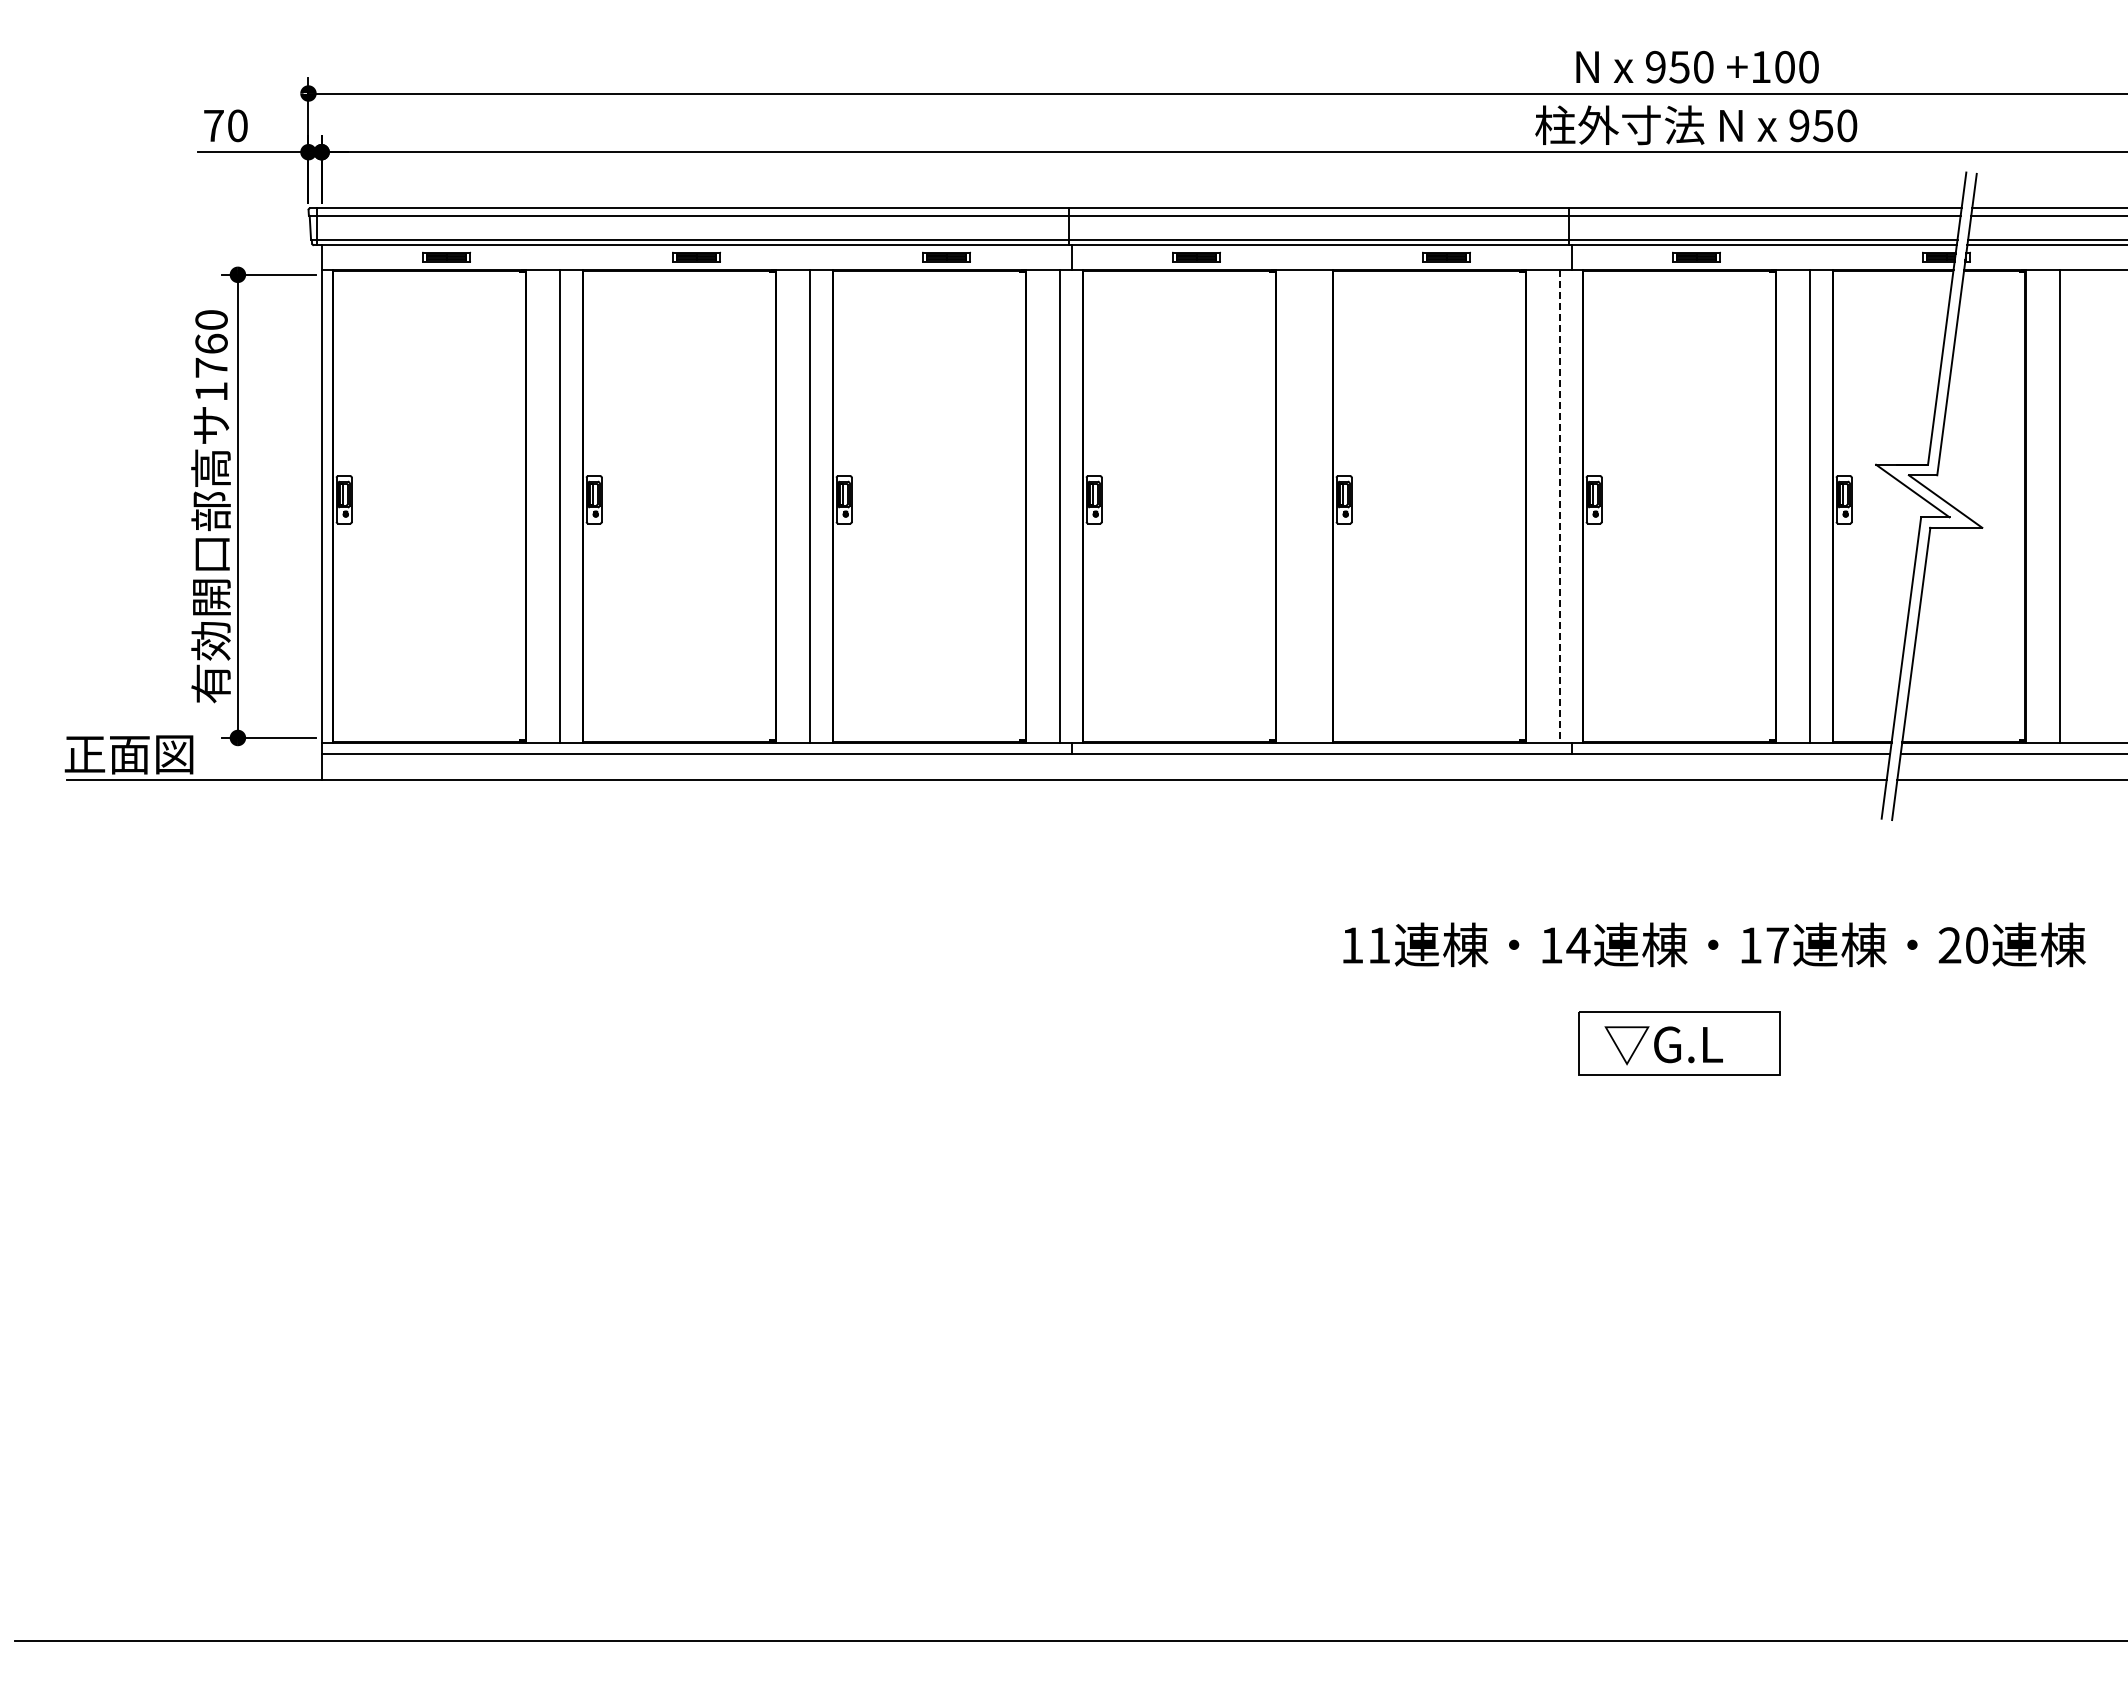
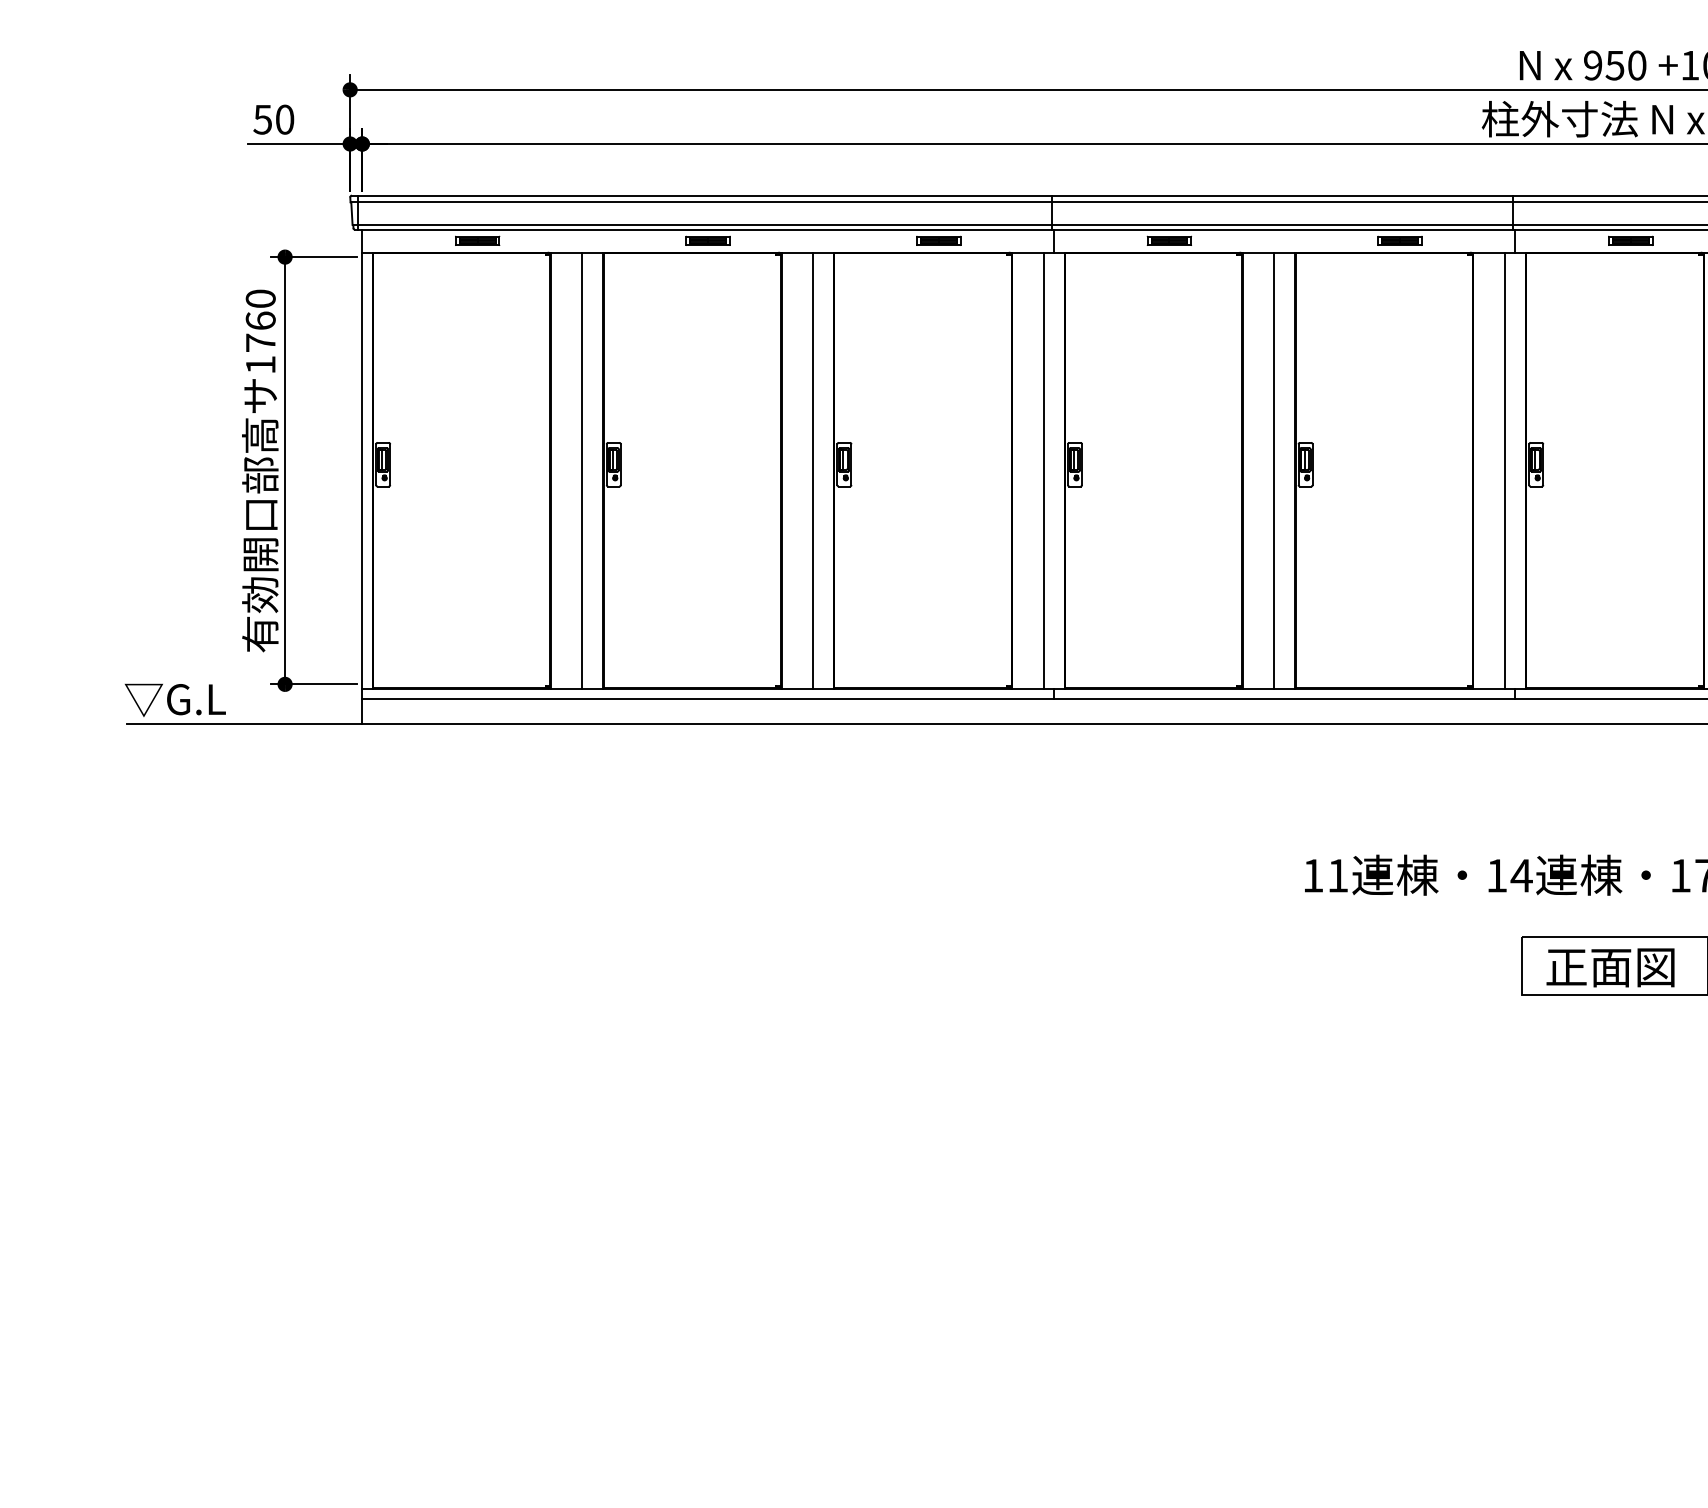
text: (213, 126) -> (262, 120), 70 -> 50
line: (1310, 505) -> (1274, 469), added
line: (1560, 506) -> (1505, 470), dashed -> solid
text: (128, 754) -> (184, 699), 正面図 -> ▽G.L
text: (1674, 1045) -> (1610, 968), ▽G.L -> 正面図

